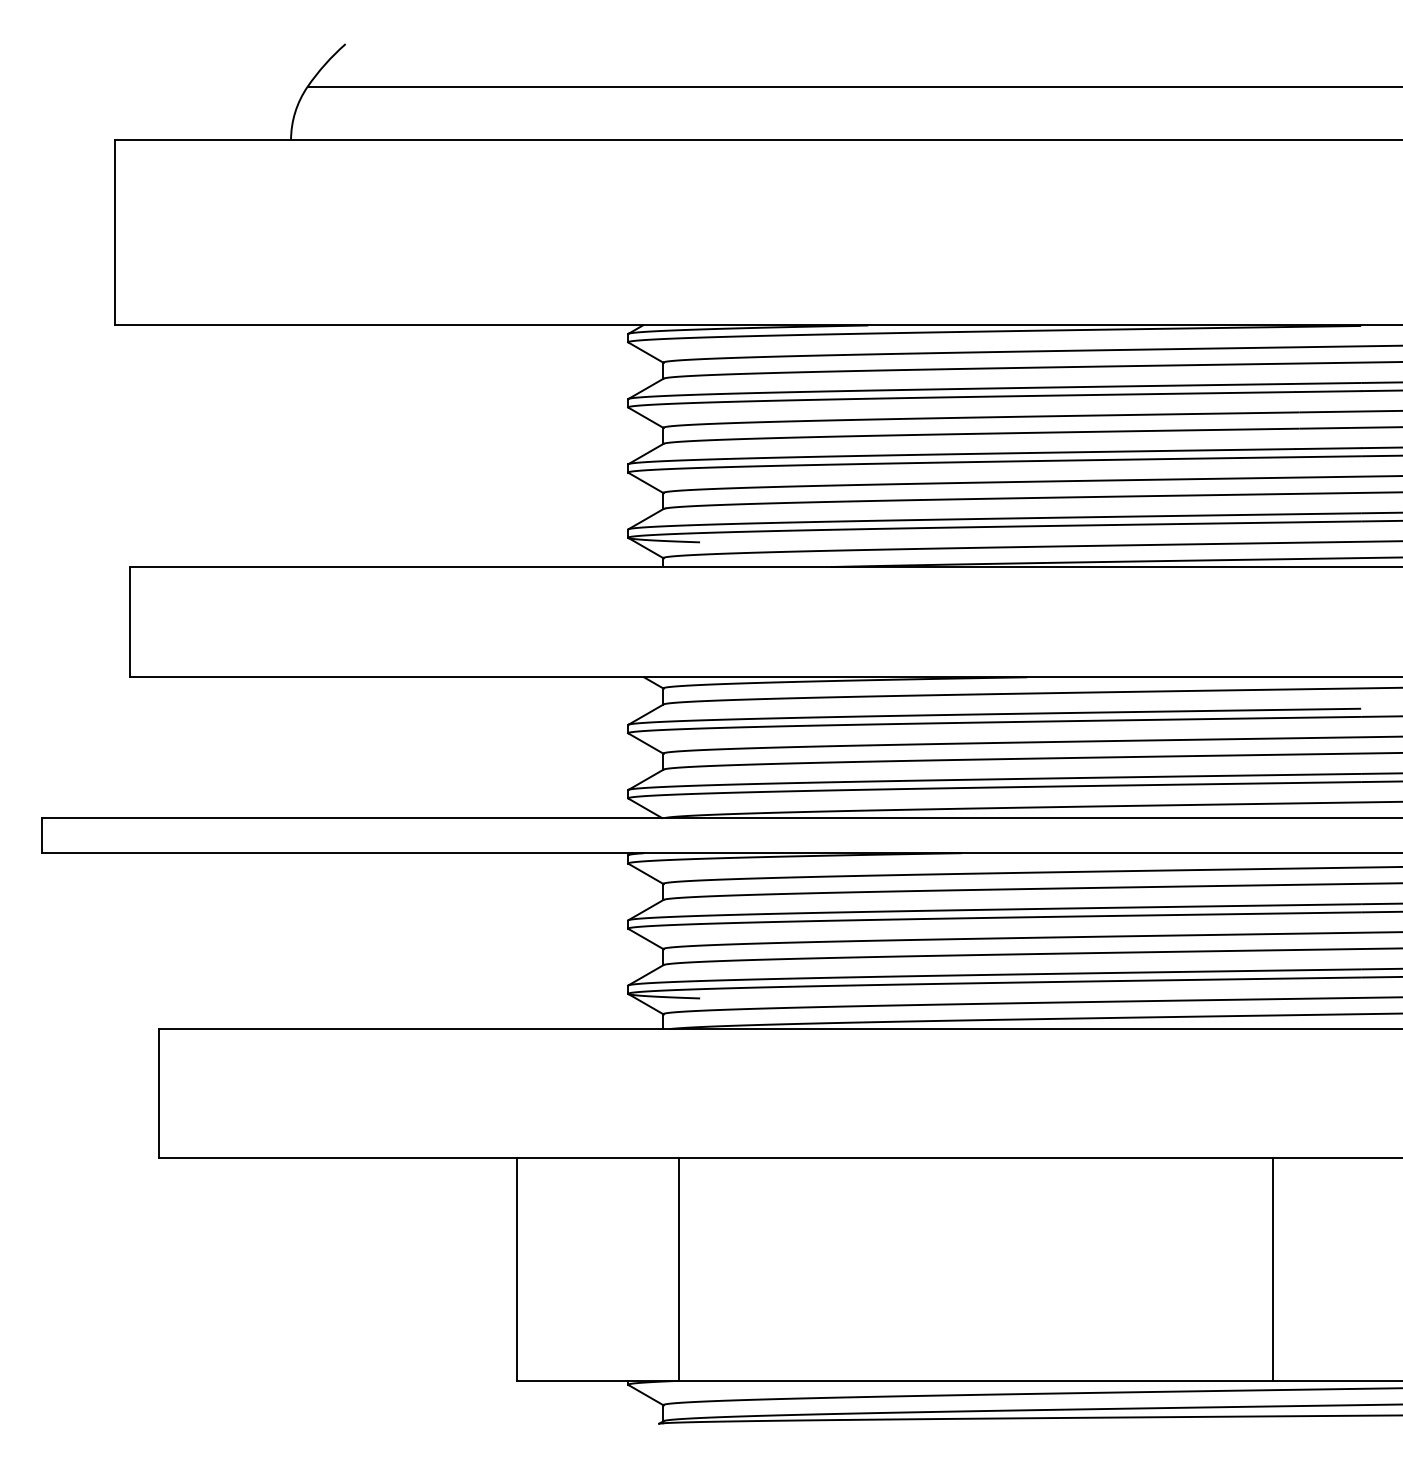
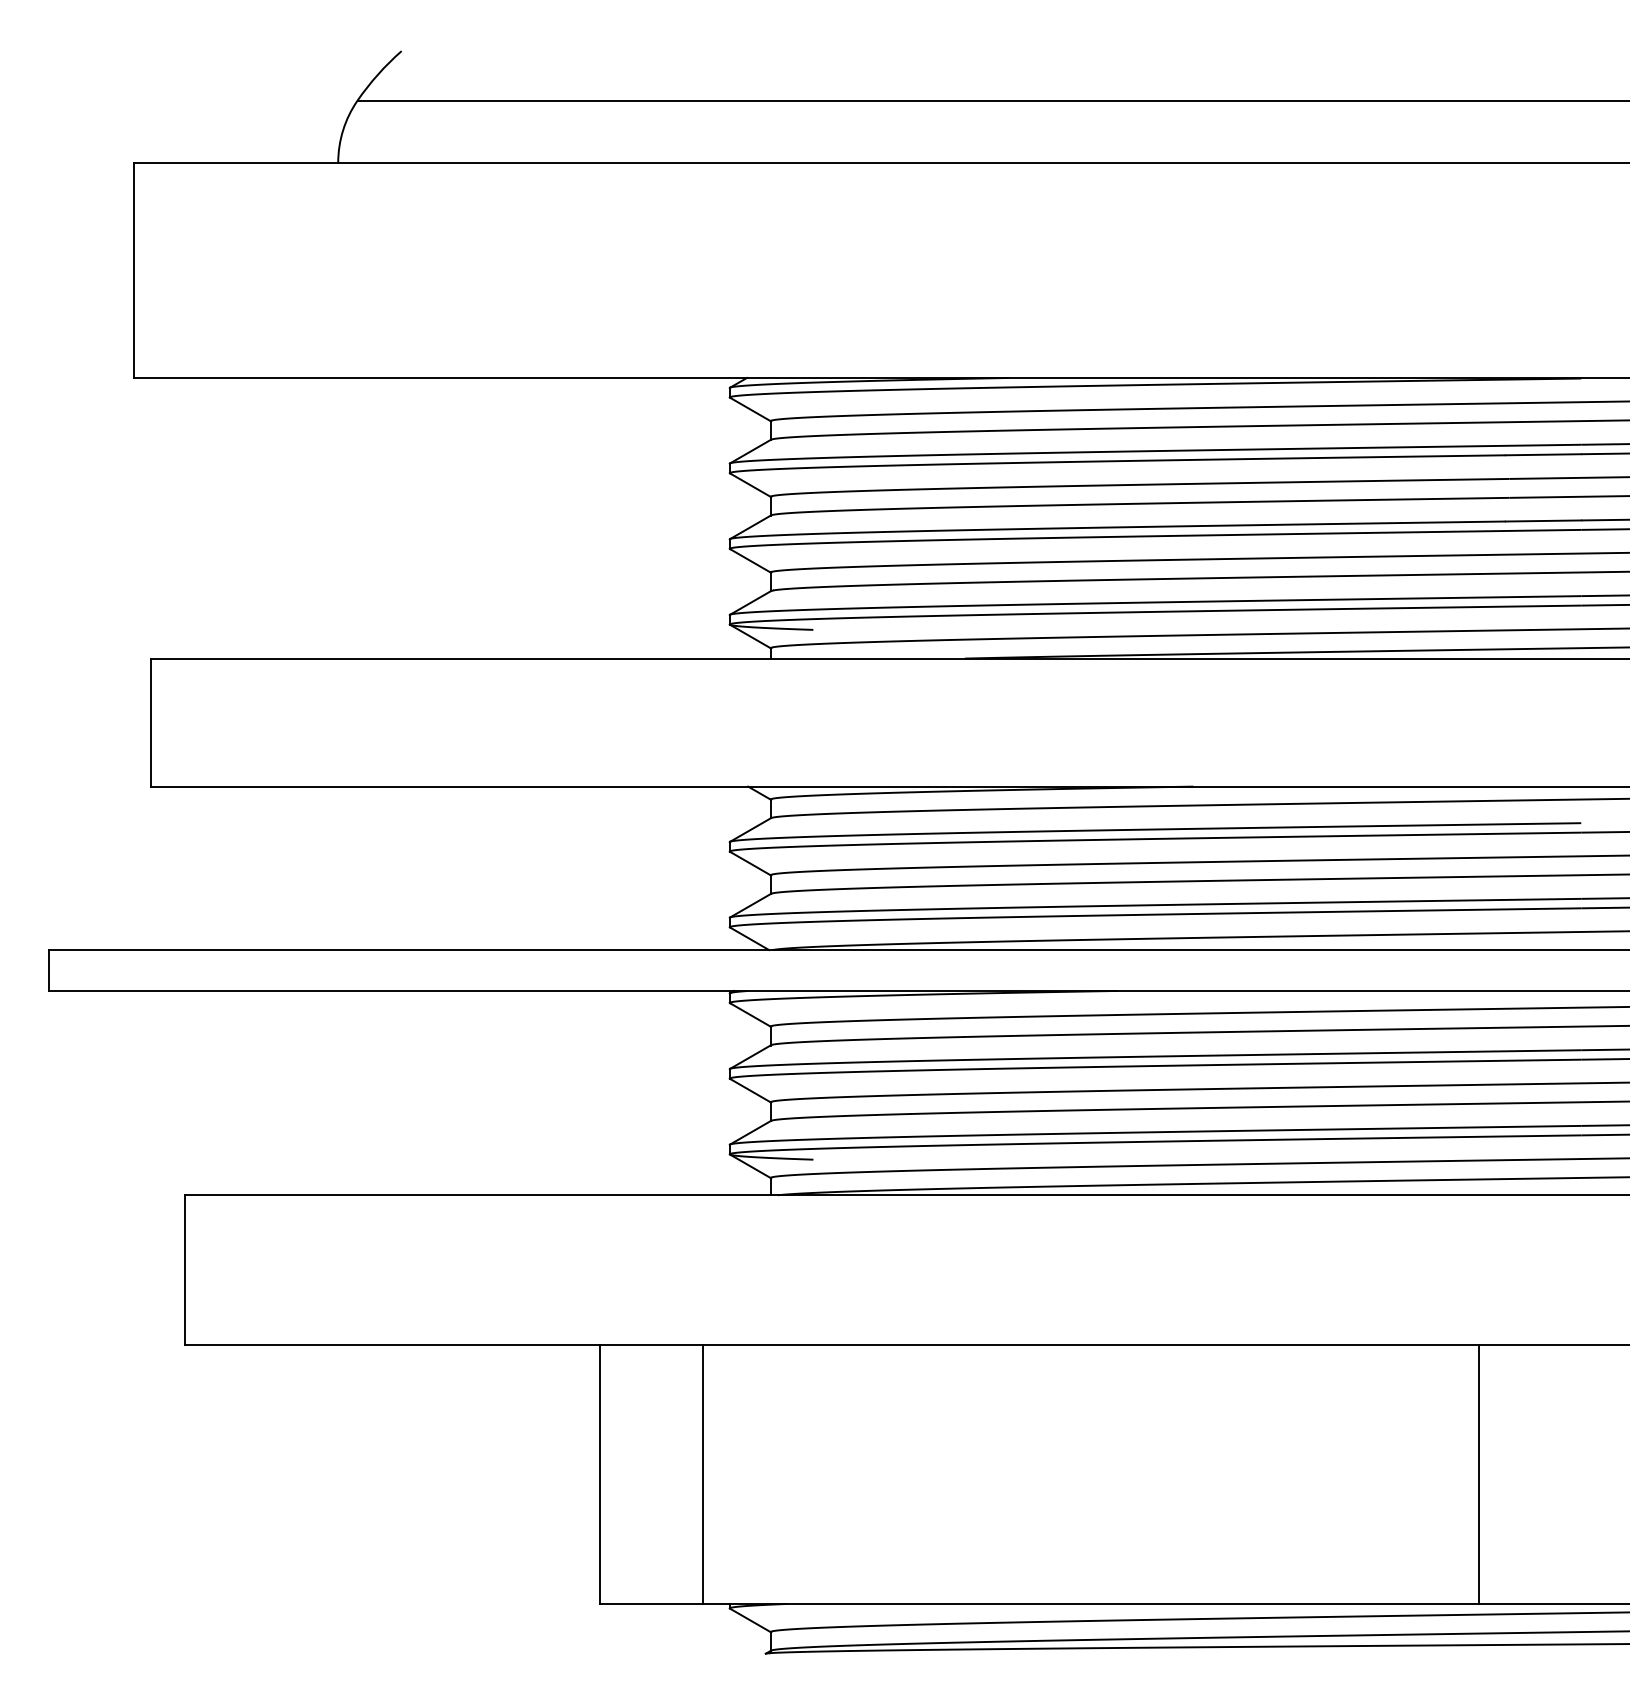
line: (678, 1269) -> (702, 1474), moved

